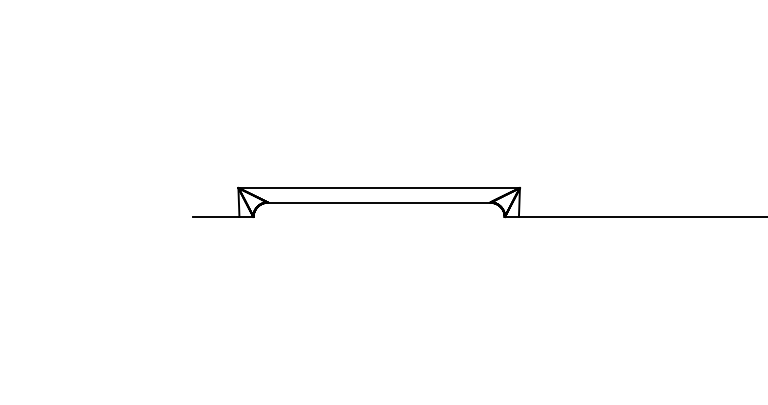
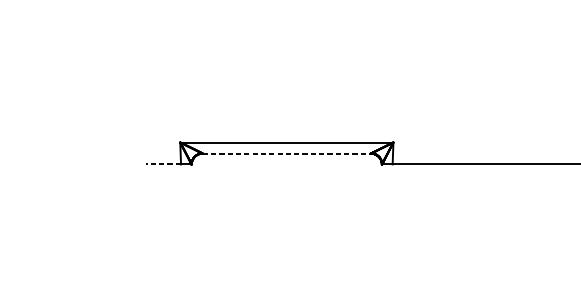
line: (379, 202) -> (287, 153), solid -> dashed
line: (216, 216) -> (163, 164), solid -> dashed

